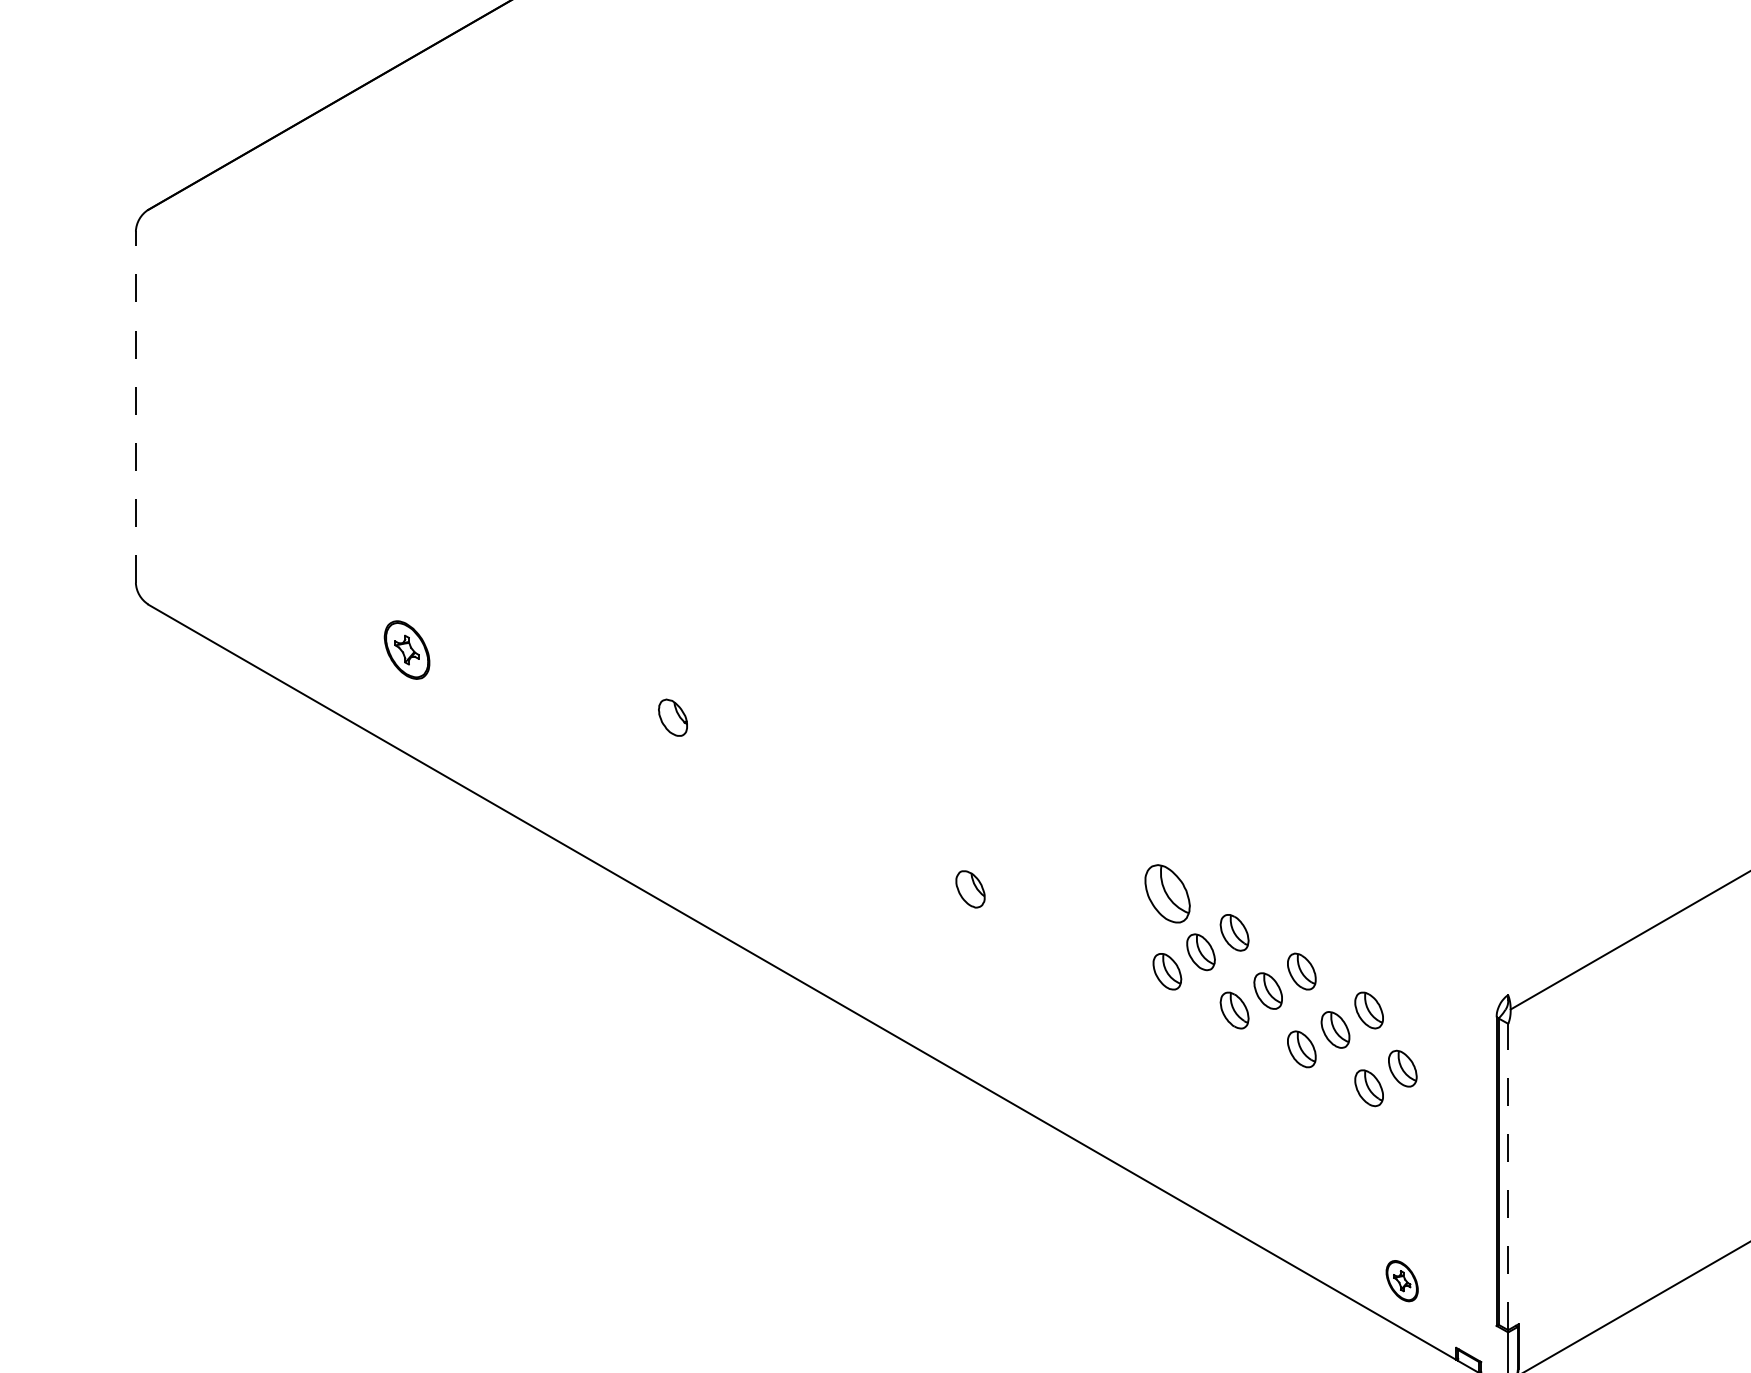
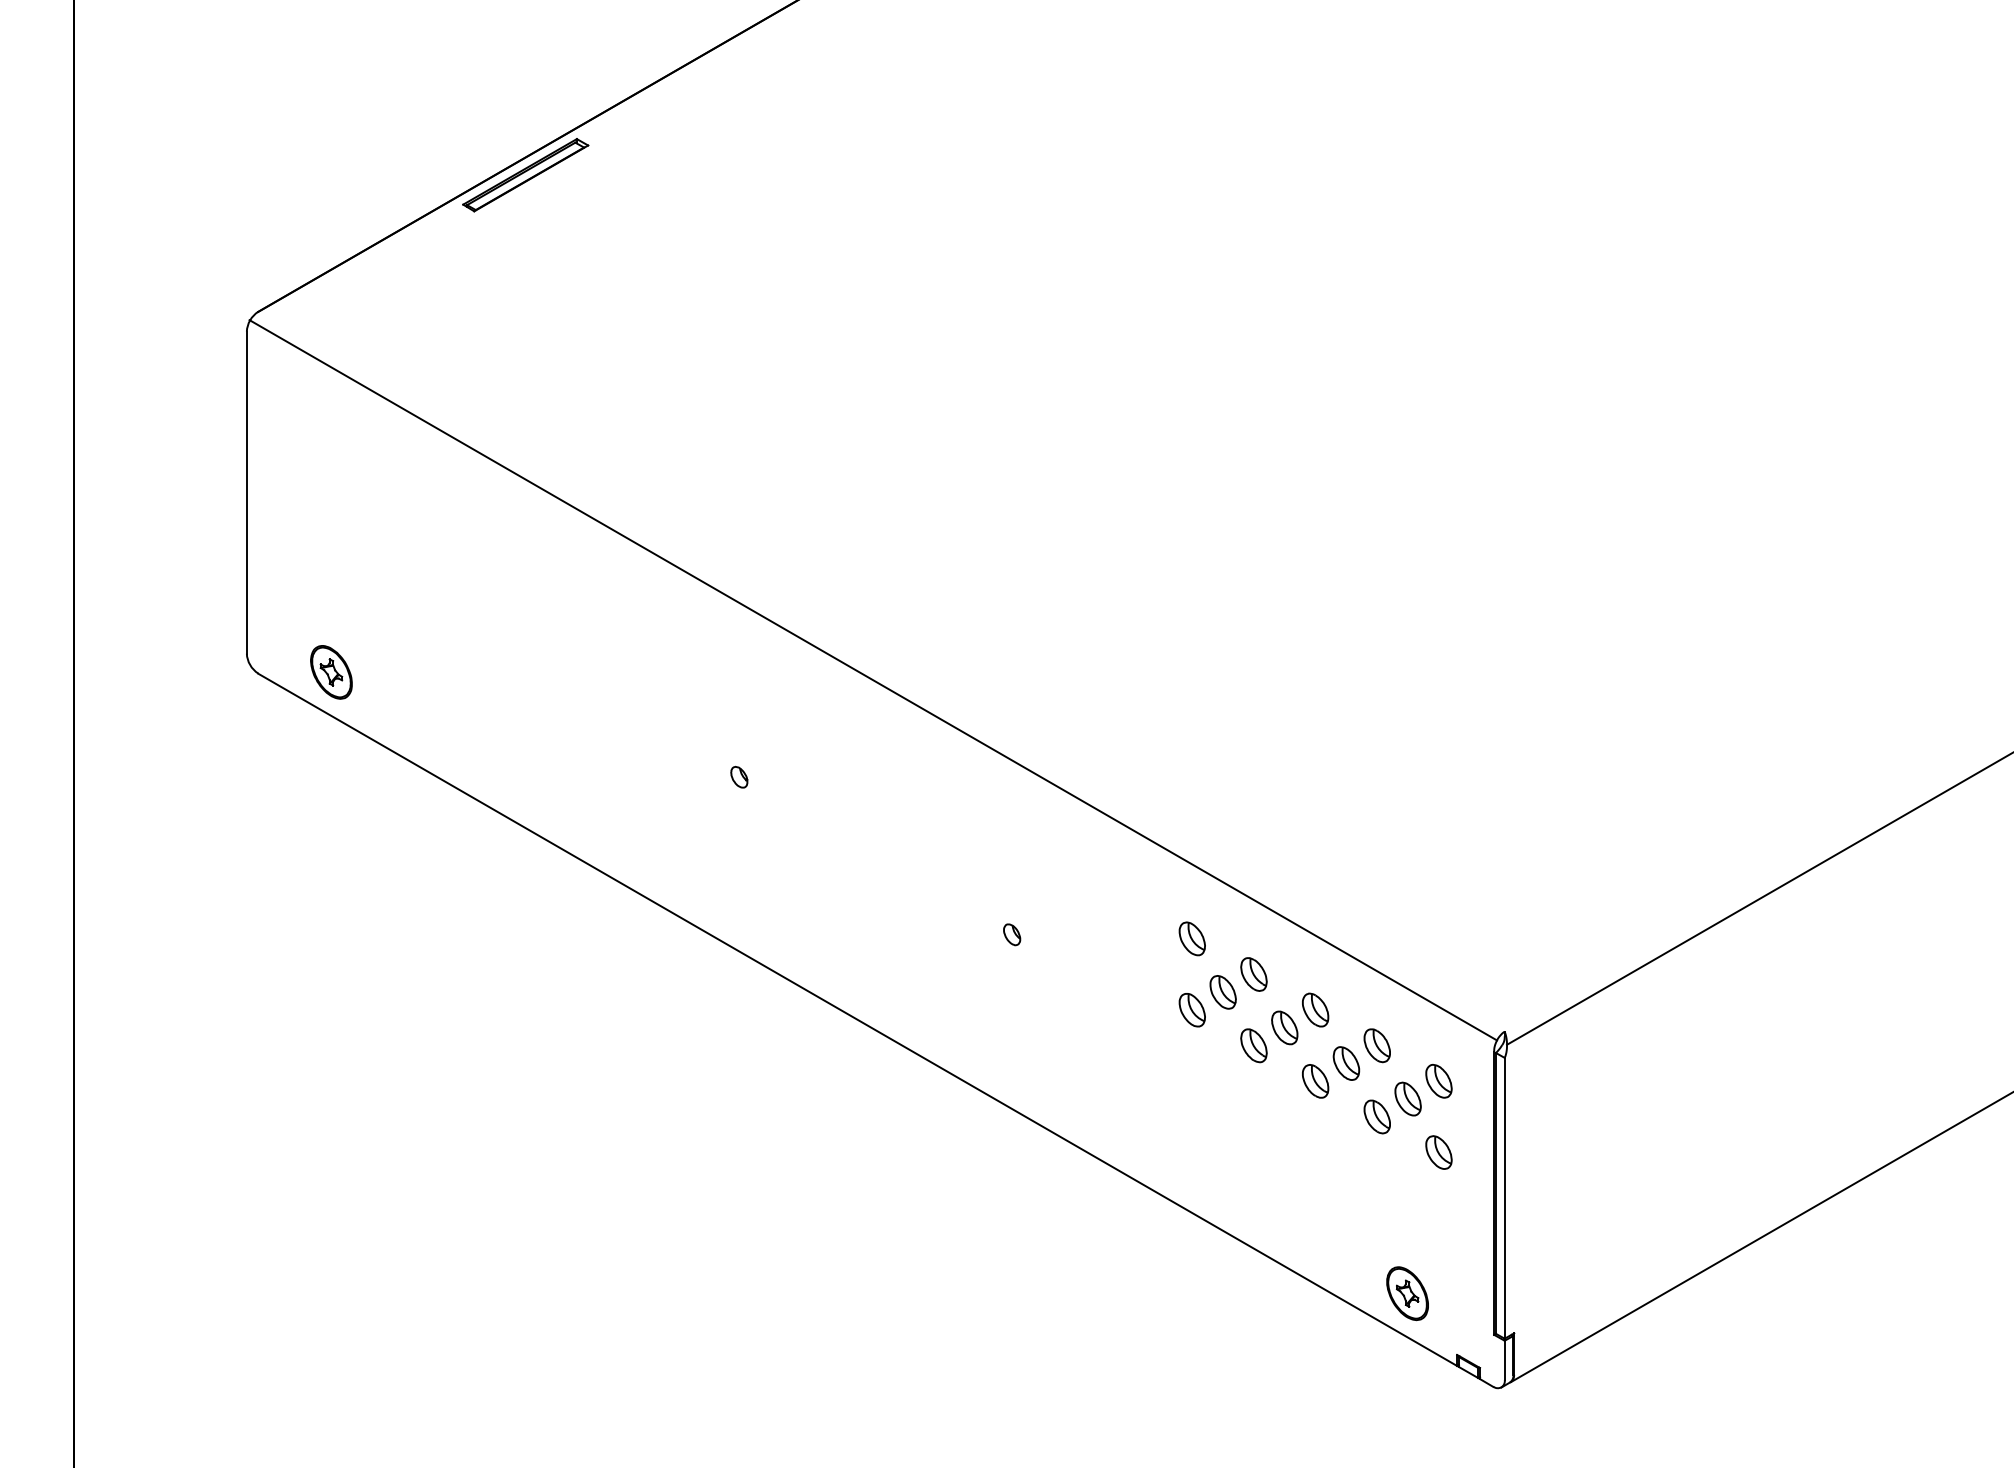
part: (439, 61) -> (525, 175), added
line: (135, 406) -> (246, 492), dashed -> solid
line: (819, 612) -> (873, 680), added
part: (407, 650) -> (331, 672), moved
part: (673, 716) -> (739, 776), size x0.62
part: (971, 889) -> (1012, 934), size x0.62
part: (1166, 893) -> (1191, 938), size x0.62
part: (1435, 1049) -> (1438, 1081), added
part: (1435, 1126) -> (1438, 1152), added
line: (1507, 1176) -> (1504, 1197), dashed -> solid
part: (1402, 1280) -> (1407, 1293), size x1.43

